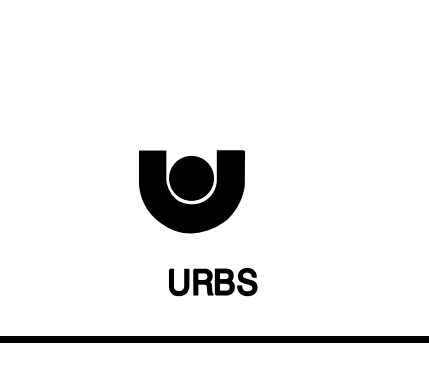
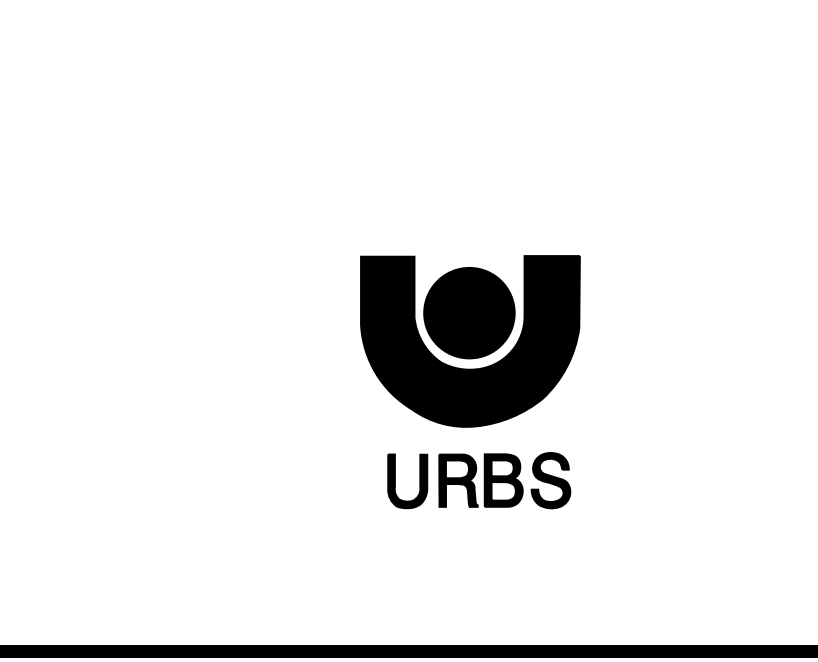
part: (191, 191) -> (469, 340), moved
part: (213, 282) -> (479, 481), moved

